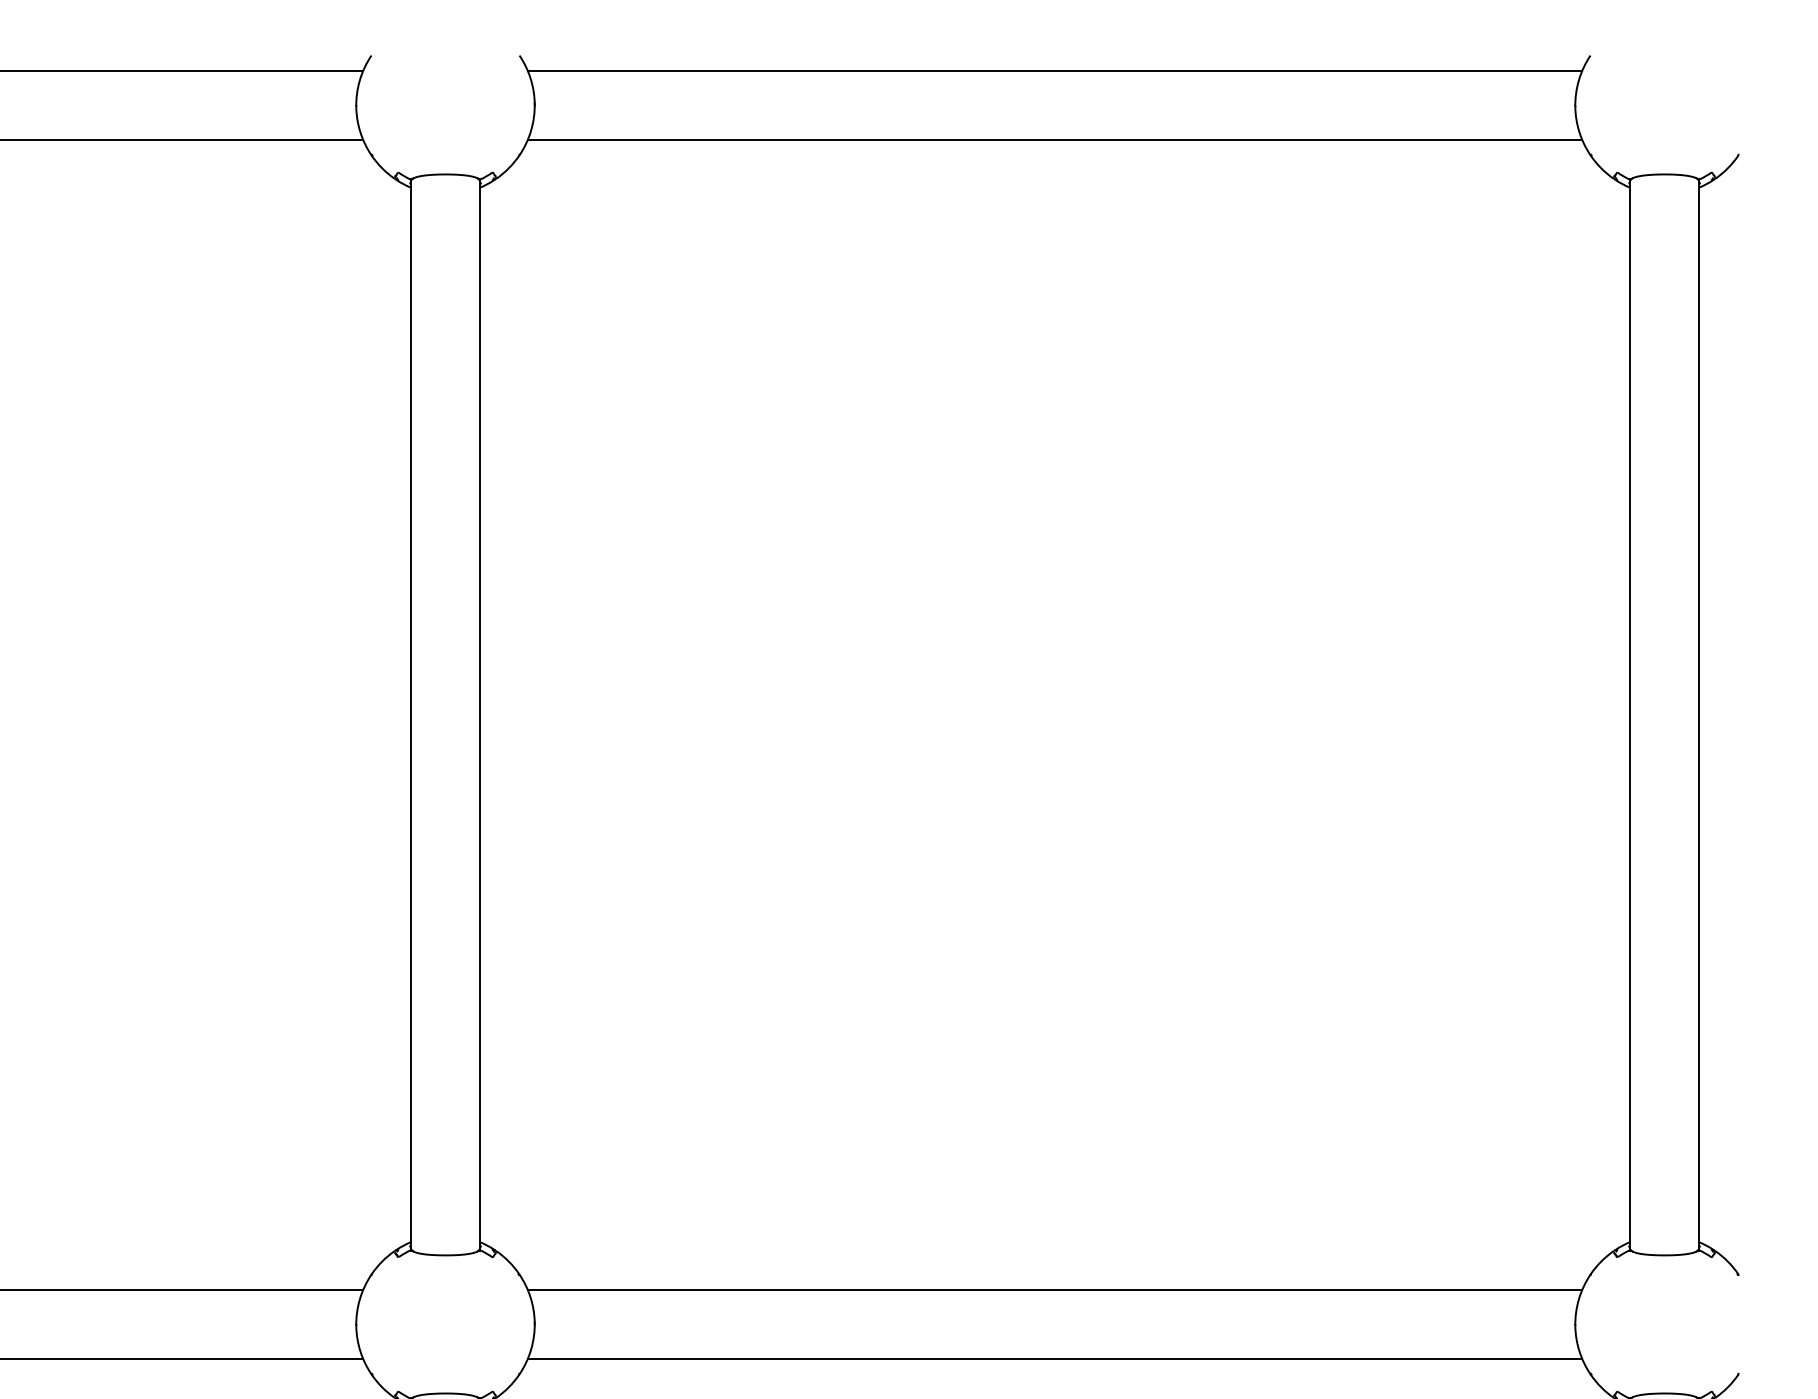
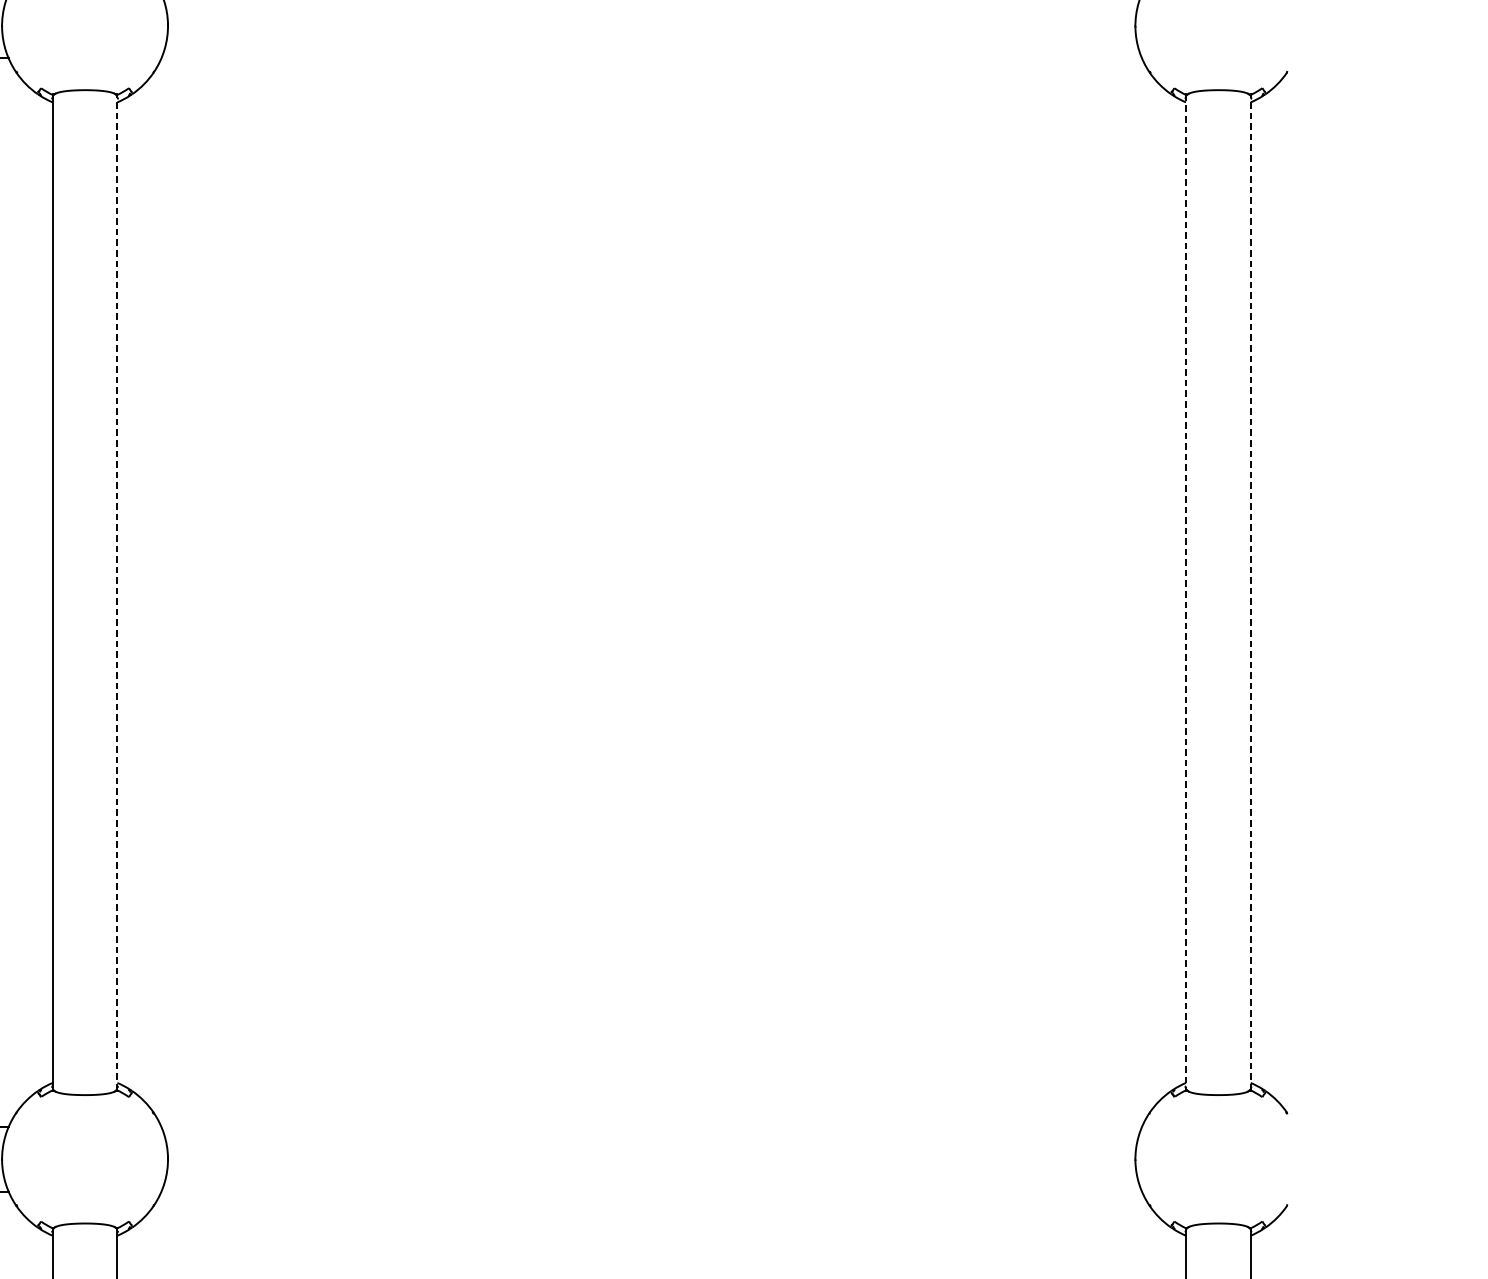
line: (1054, 140) -> (651, 58), removed
line: (480, 714) -> (117, 592), solid -> dashed
line: (1699, 714) -> (1250, 592), solid -> dashed
line: (1629, 715) -> (1185, 593), solid -> dashed
line: (1054, 1289) -> (651, 1126), removed
line: (1054, 1359) -> (651, 1191), removed

